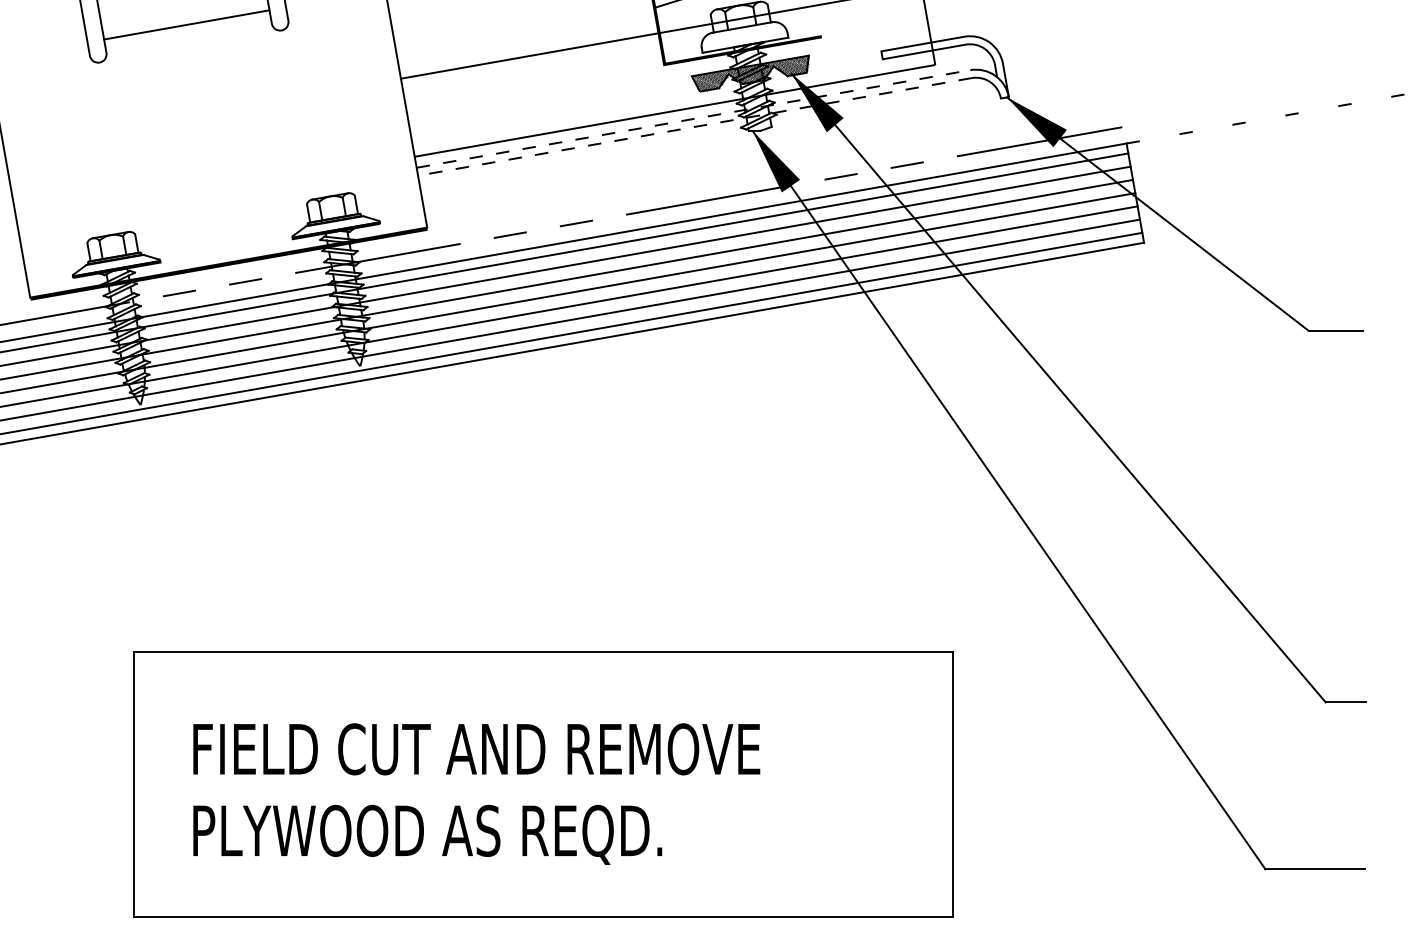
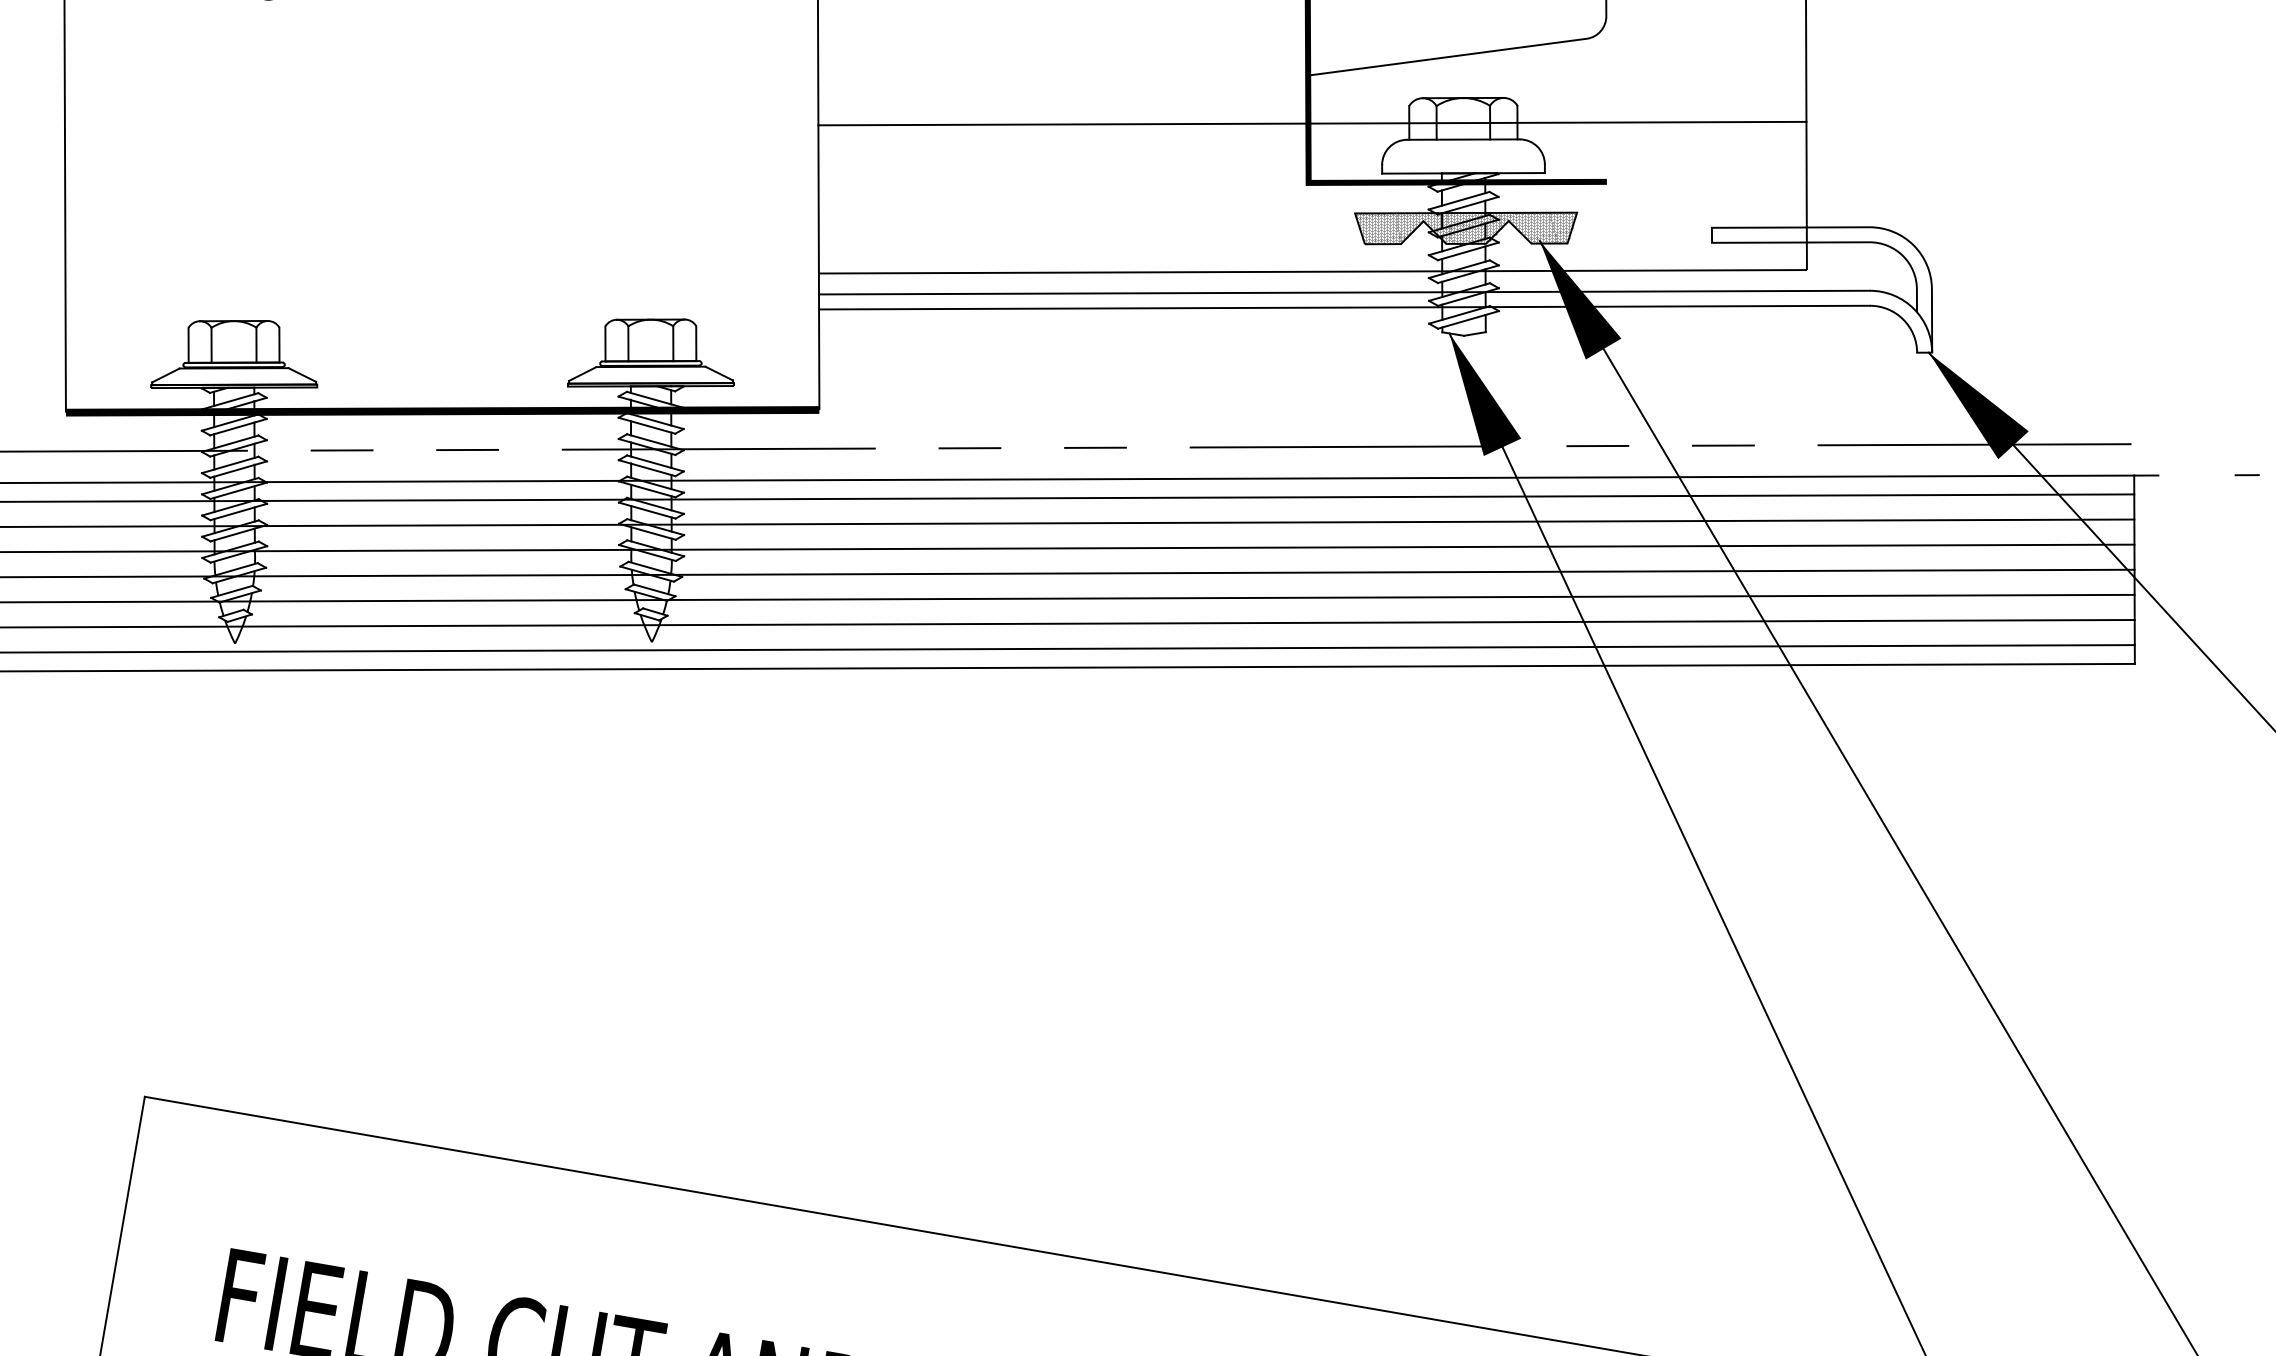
line: (694, 118) -> (1346, 291), dashed -> solid
line: (694, 126) -> (1343, 306), dashed -> solid

